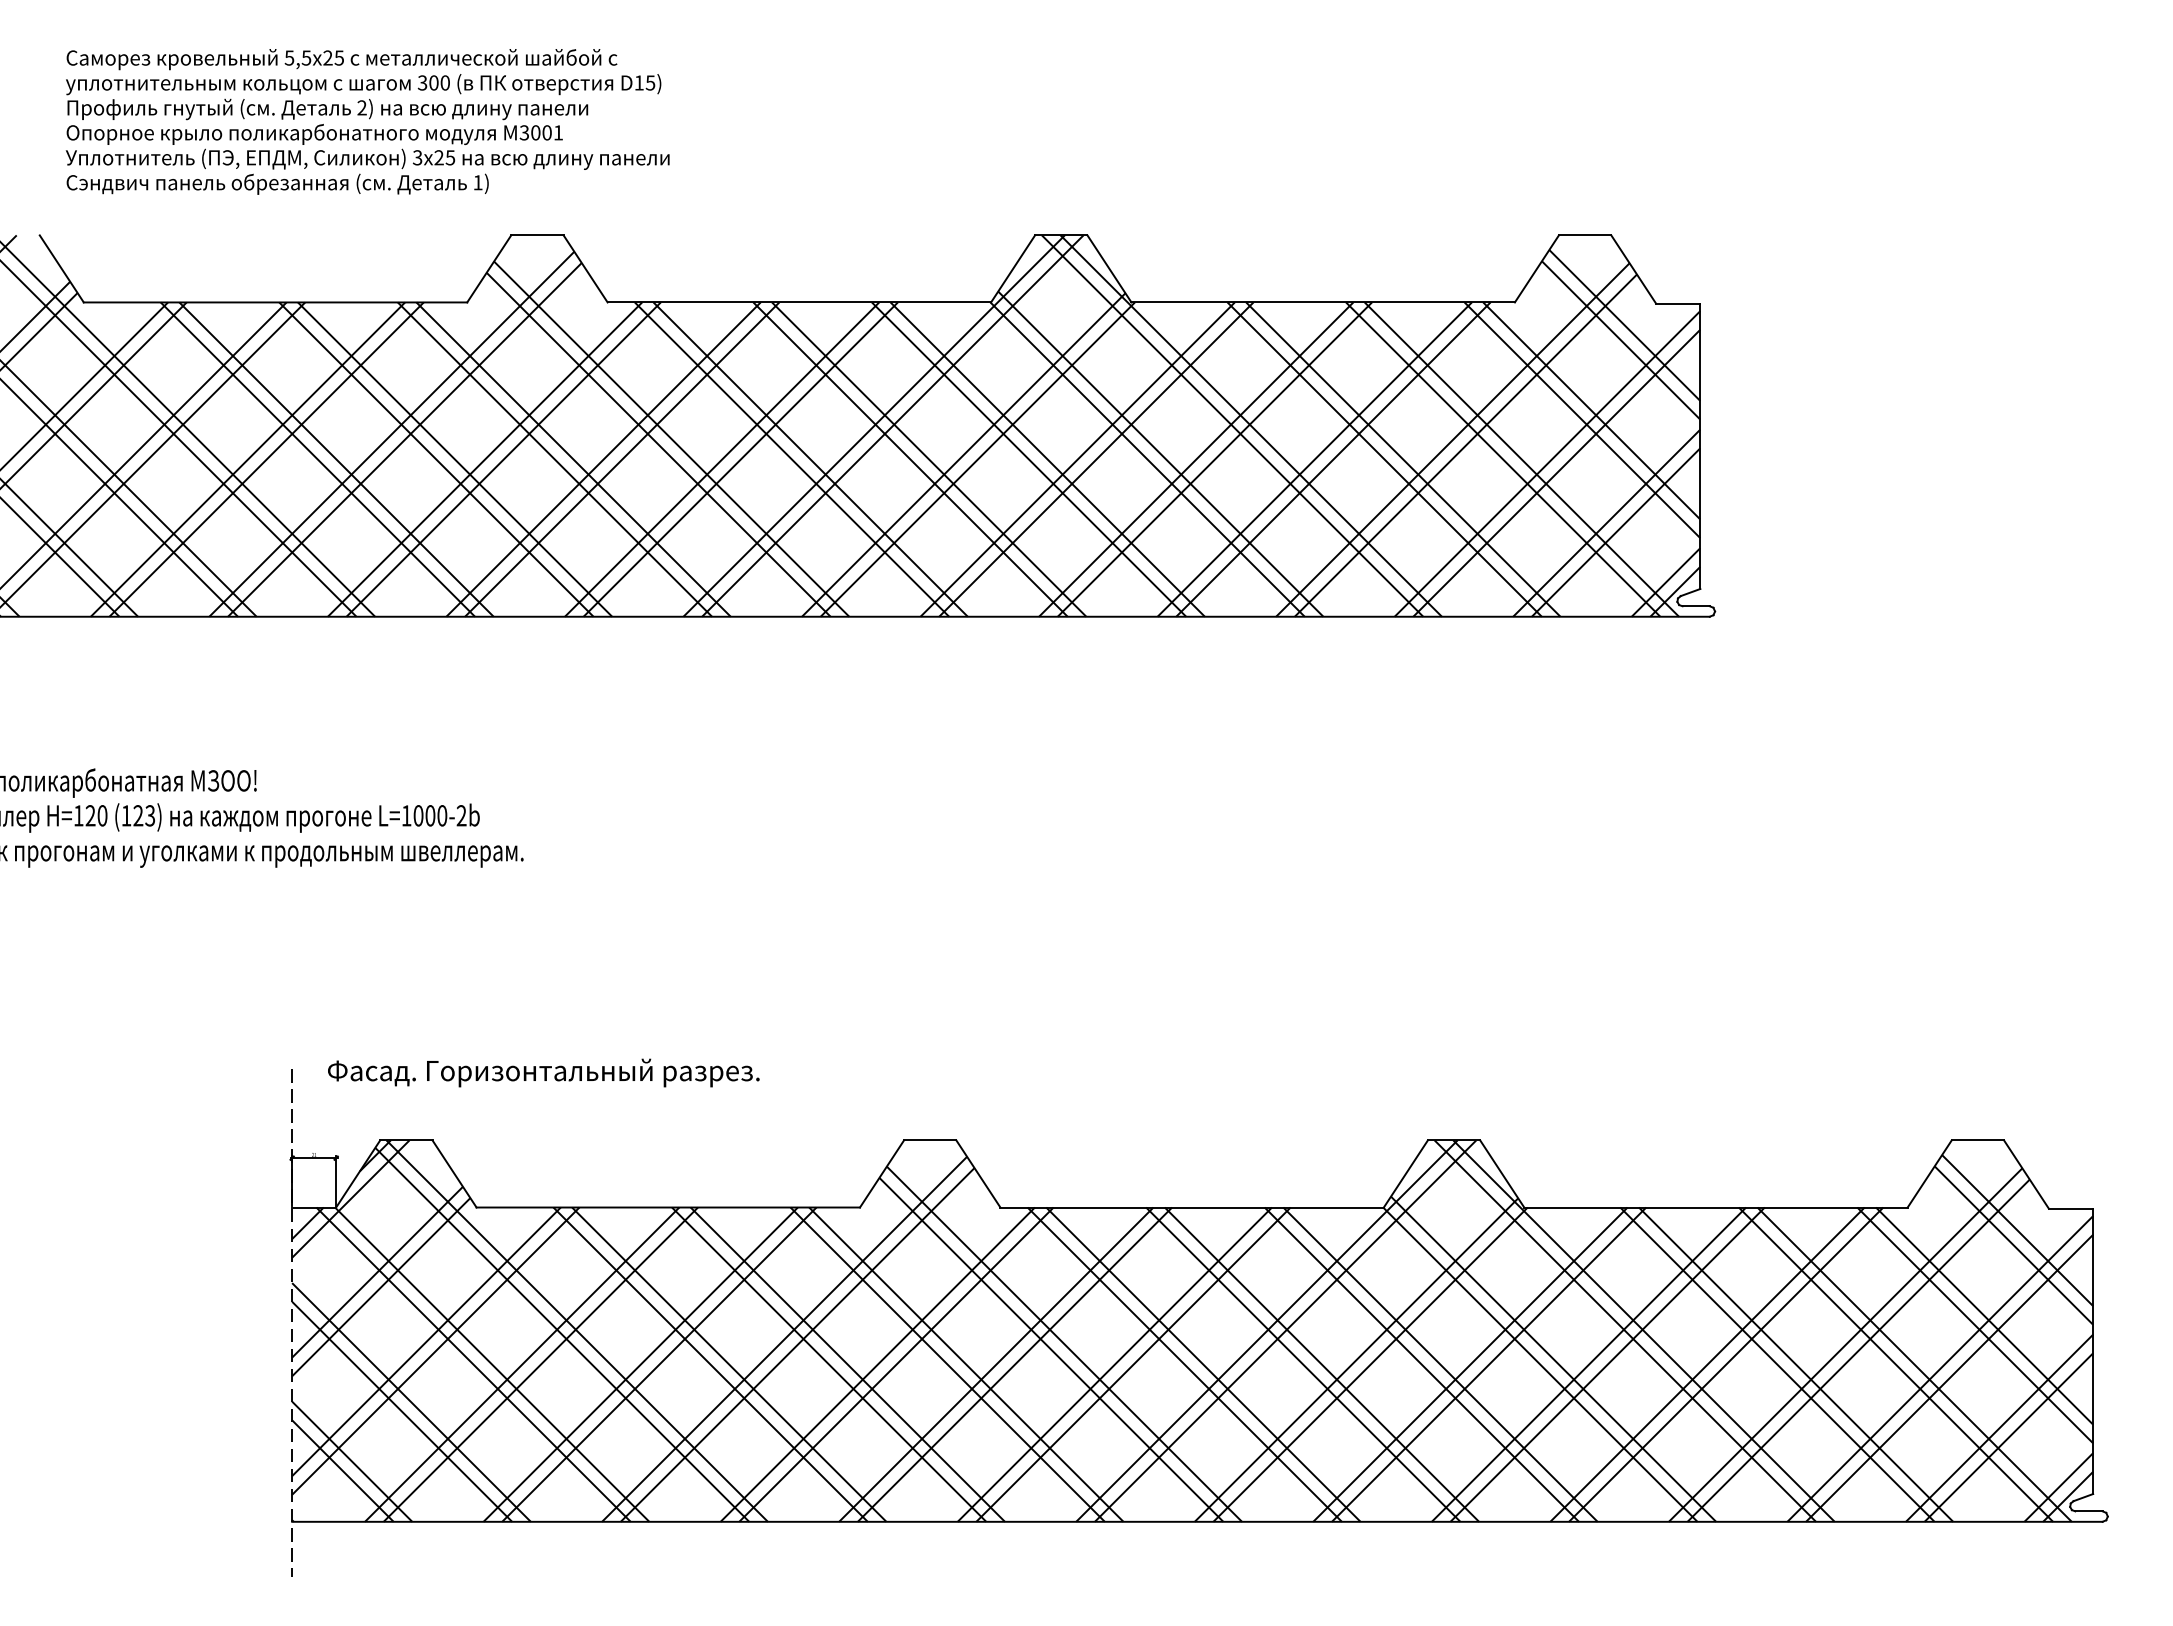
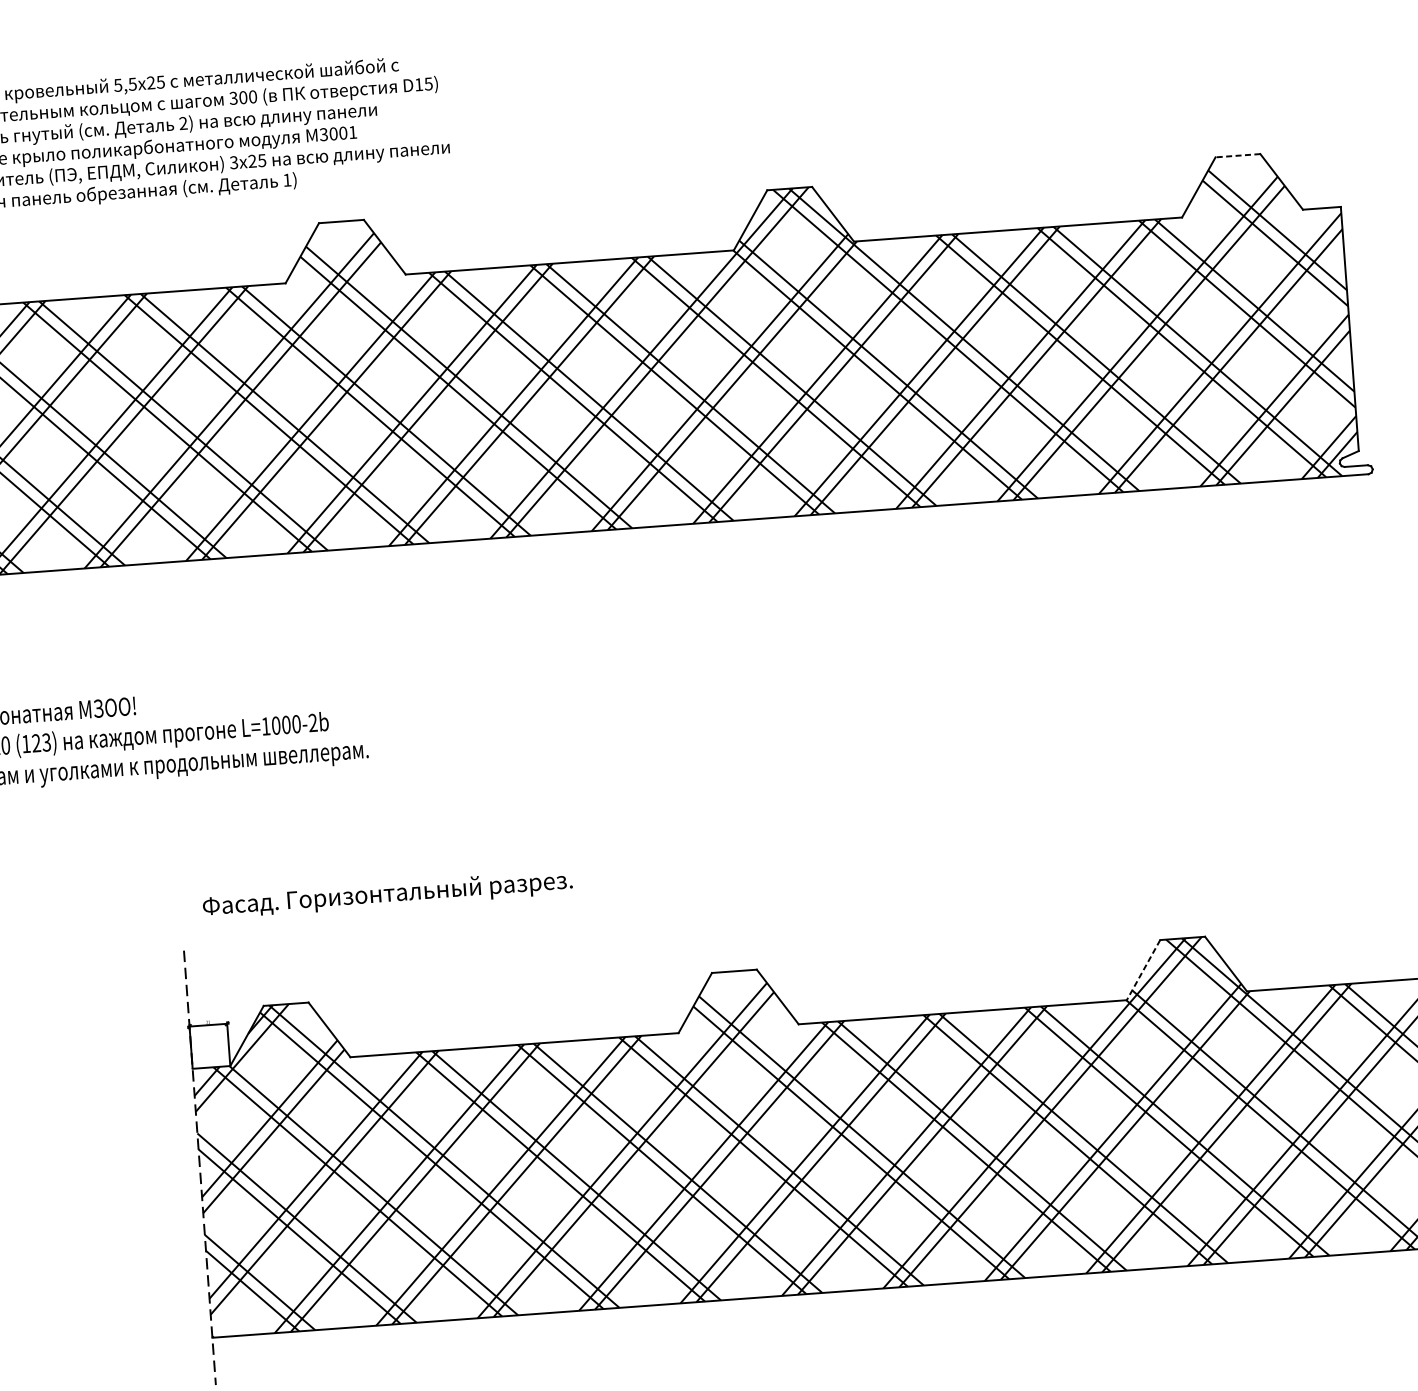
line: (1584, 235) -> (1237, 155), solid -> dashed
text: (543, 1072) -> (387, 894), moved
line: (1405, 1174) -> (1143, 970), solid -> dashed

